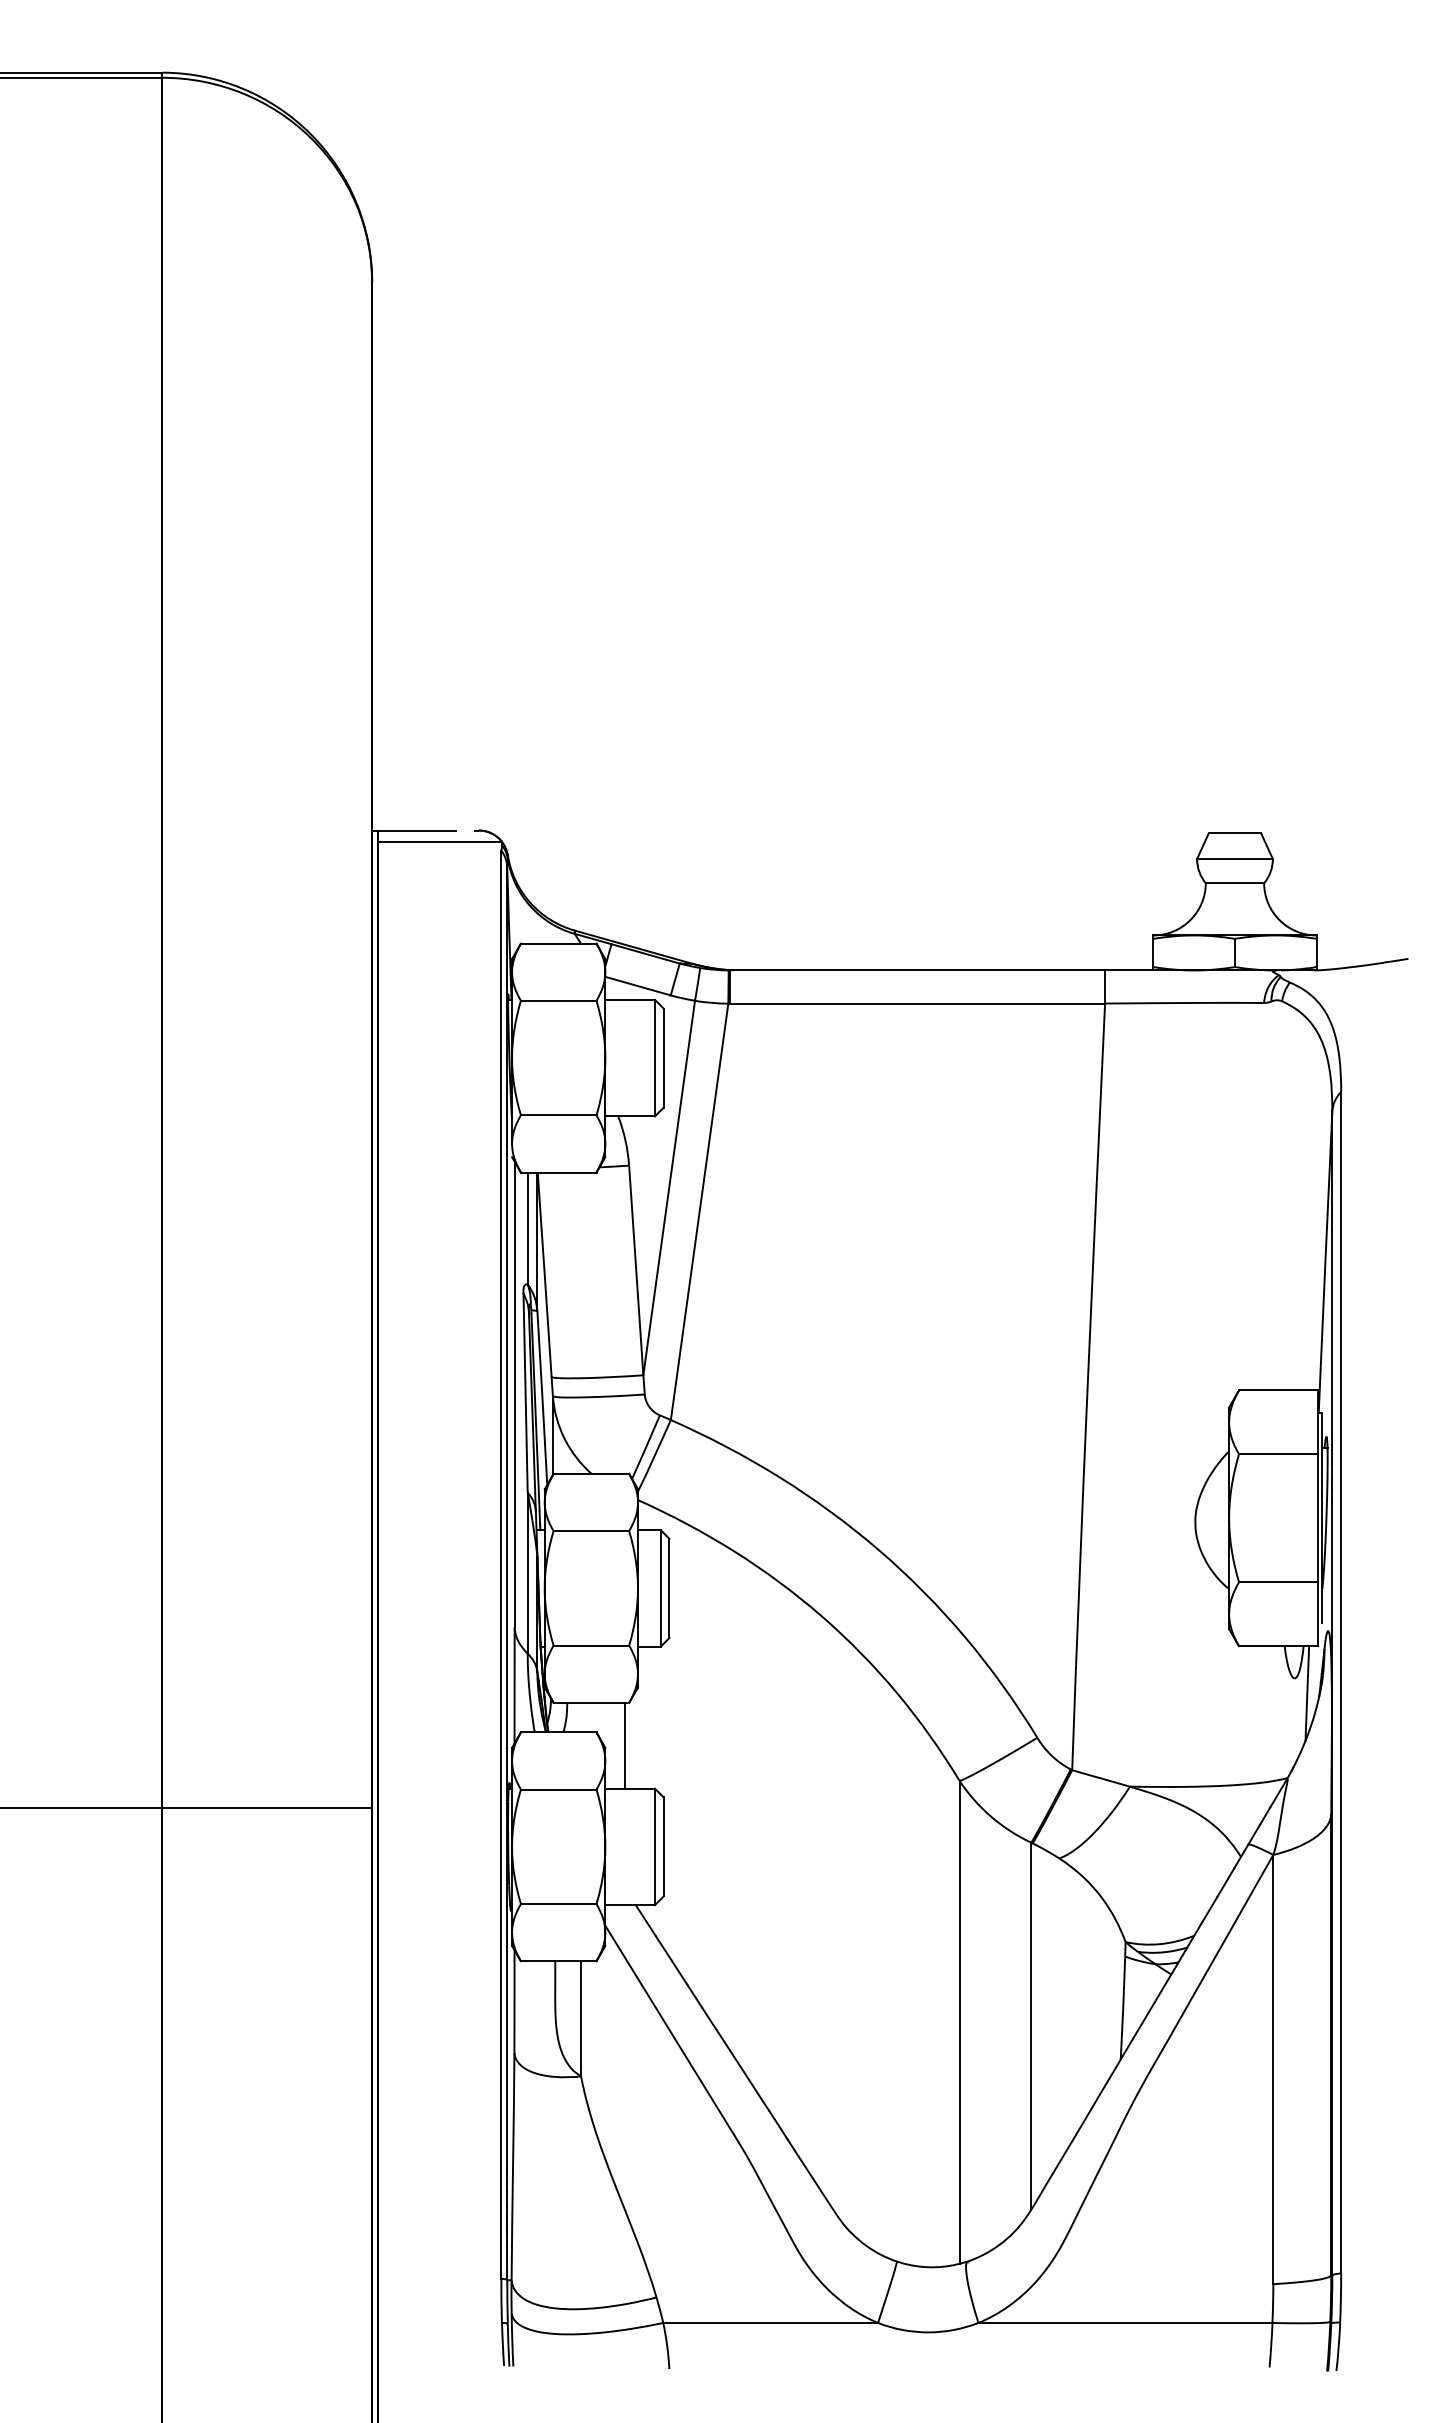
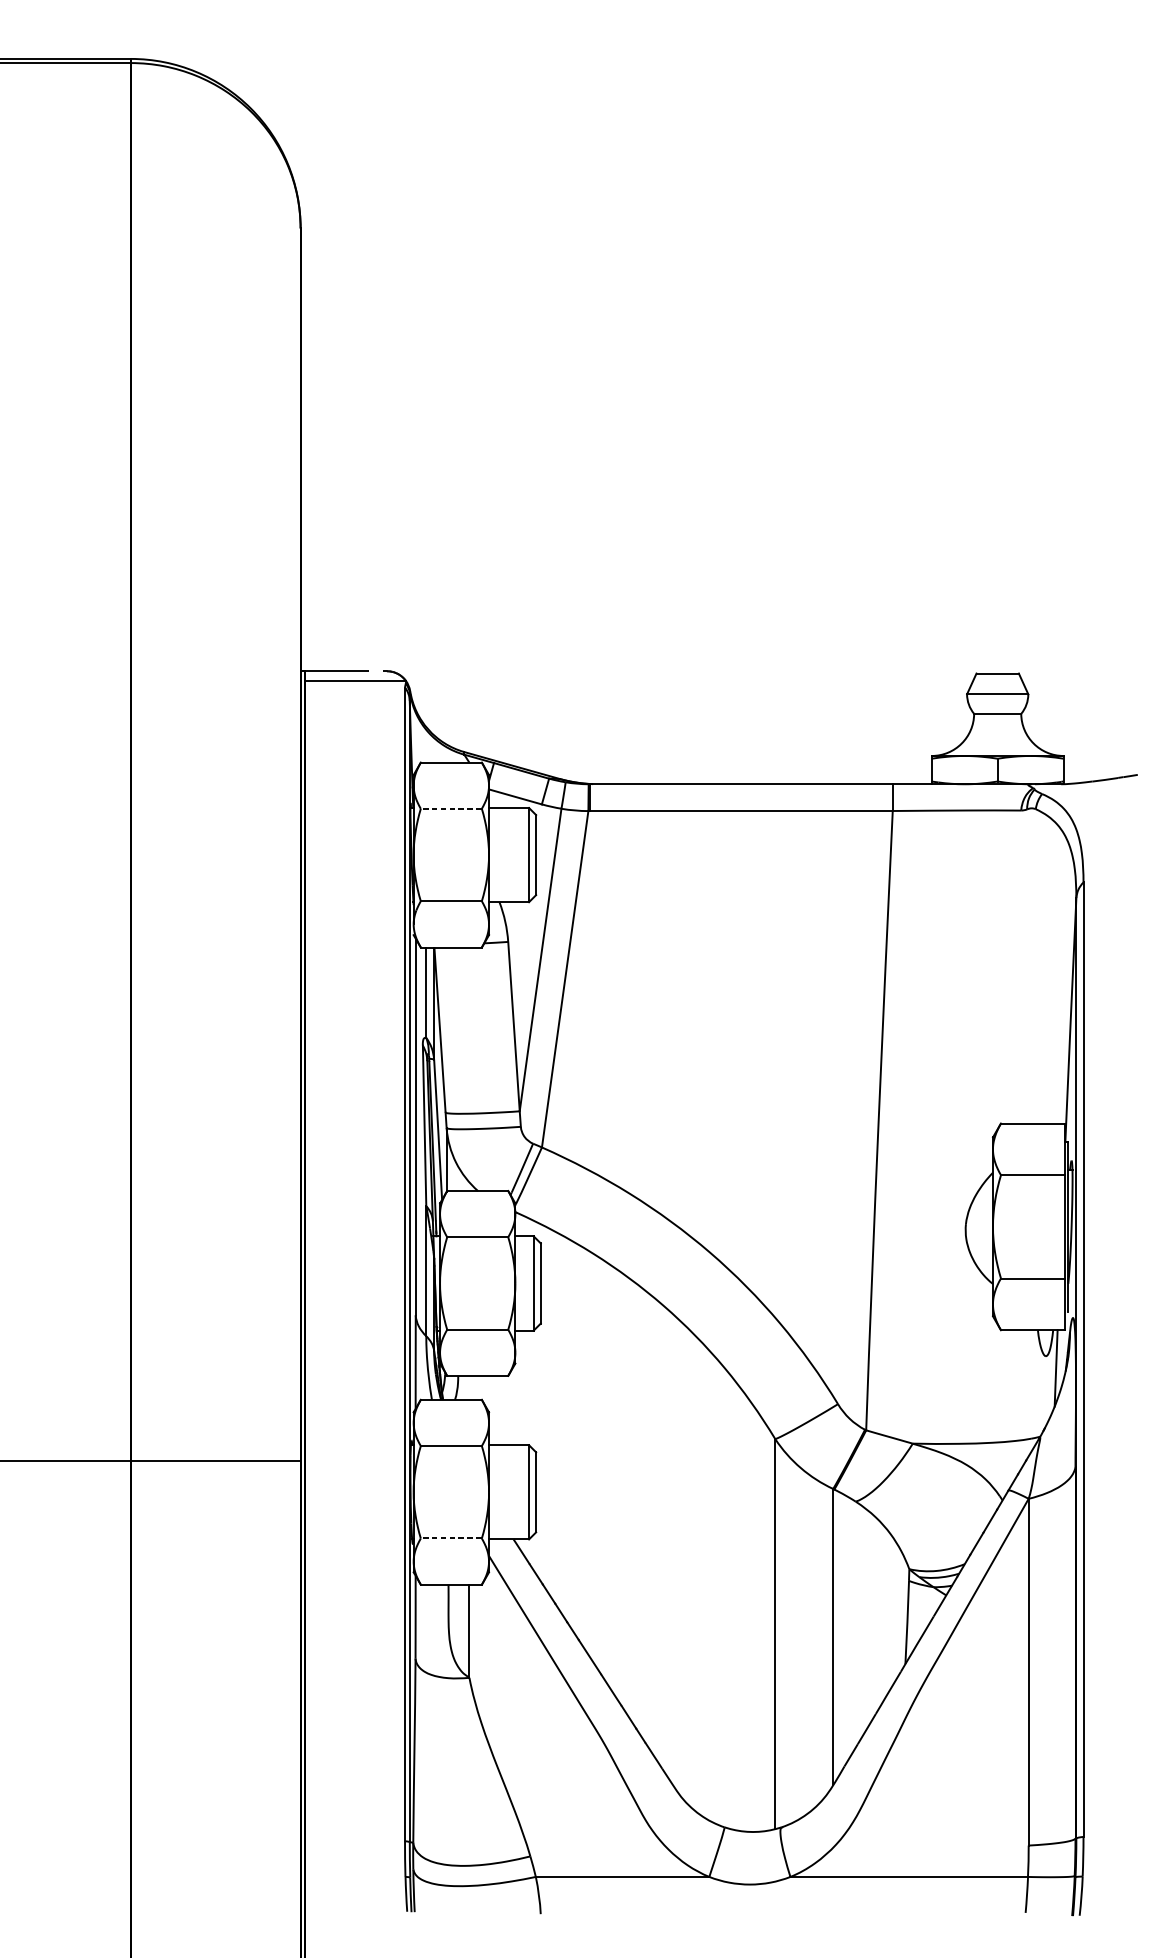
line: (558, 1000) -> (451, 808), solid -> dashed
line: (624, 1745) -> (504, 1410), removed
line: (558, 1904) -> (451, 1538), solid -> dashed

